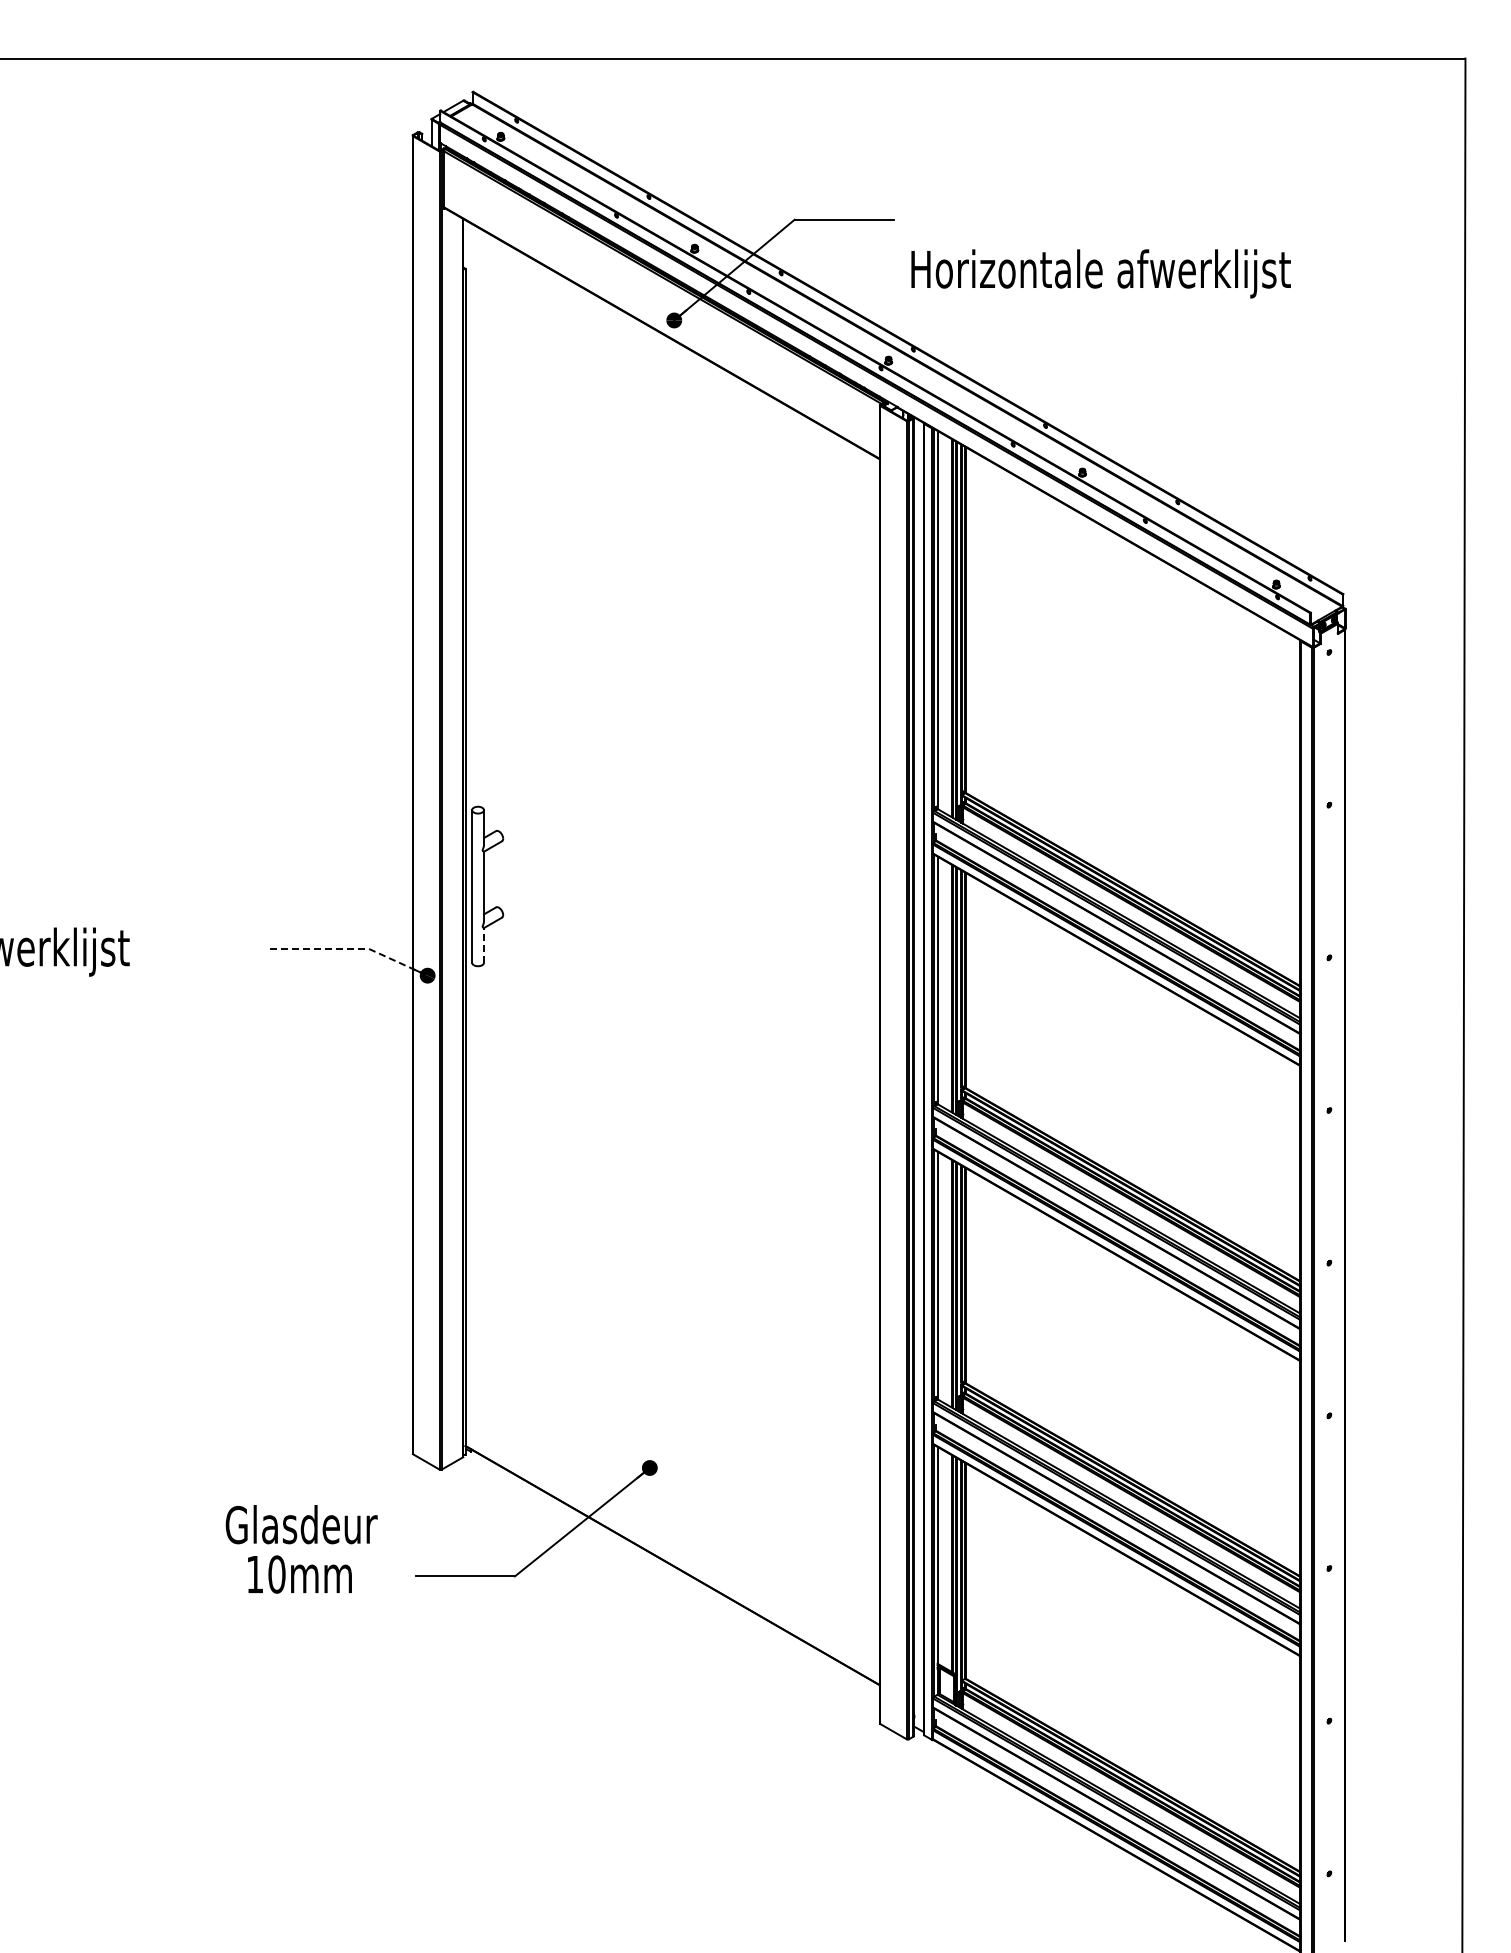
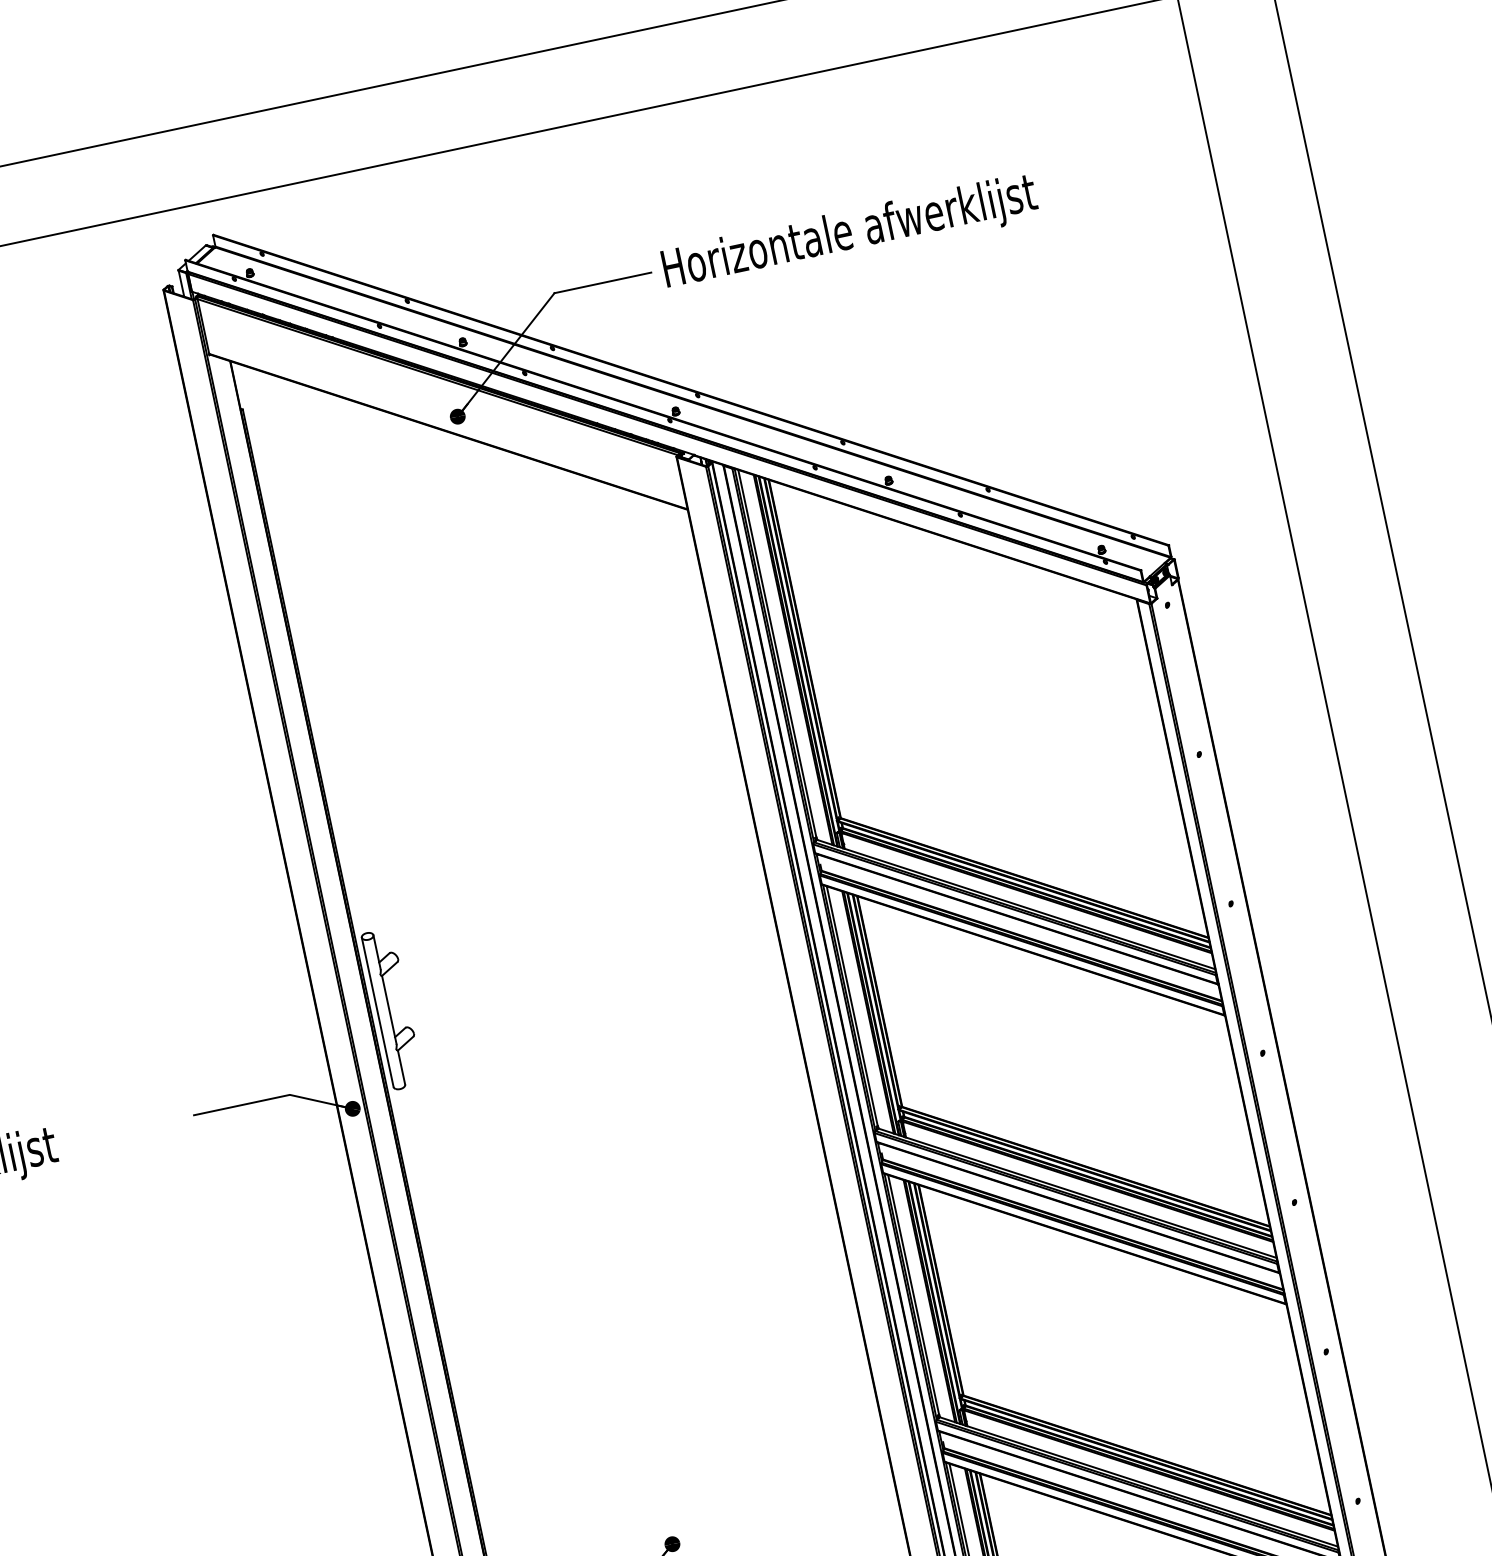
text: (1100, 273) -> (849, 234), moved
line: (483, 944) -> (400, 1066), dashed -> solid
line: (353, 948) -> (274, 1097), dashed -> solid

